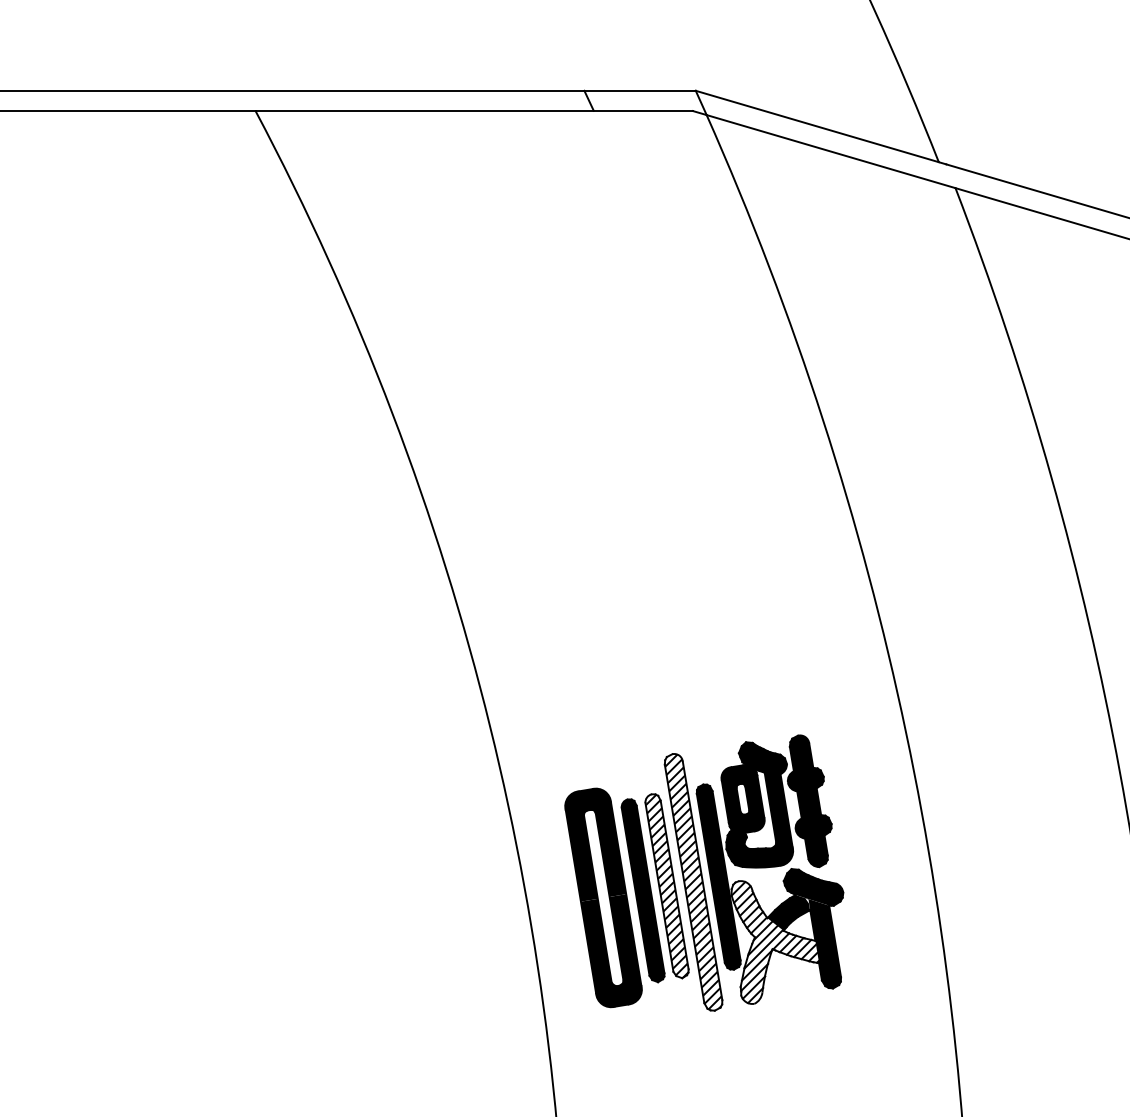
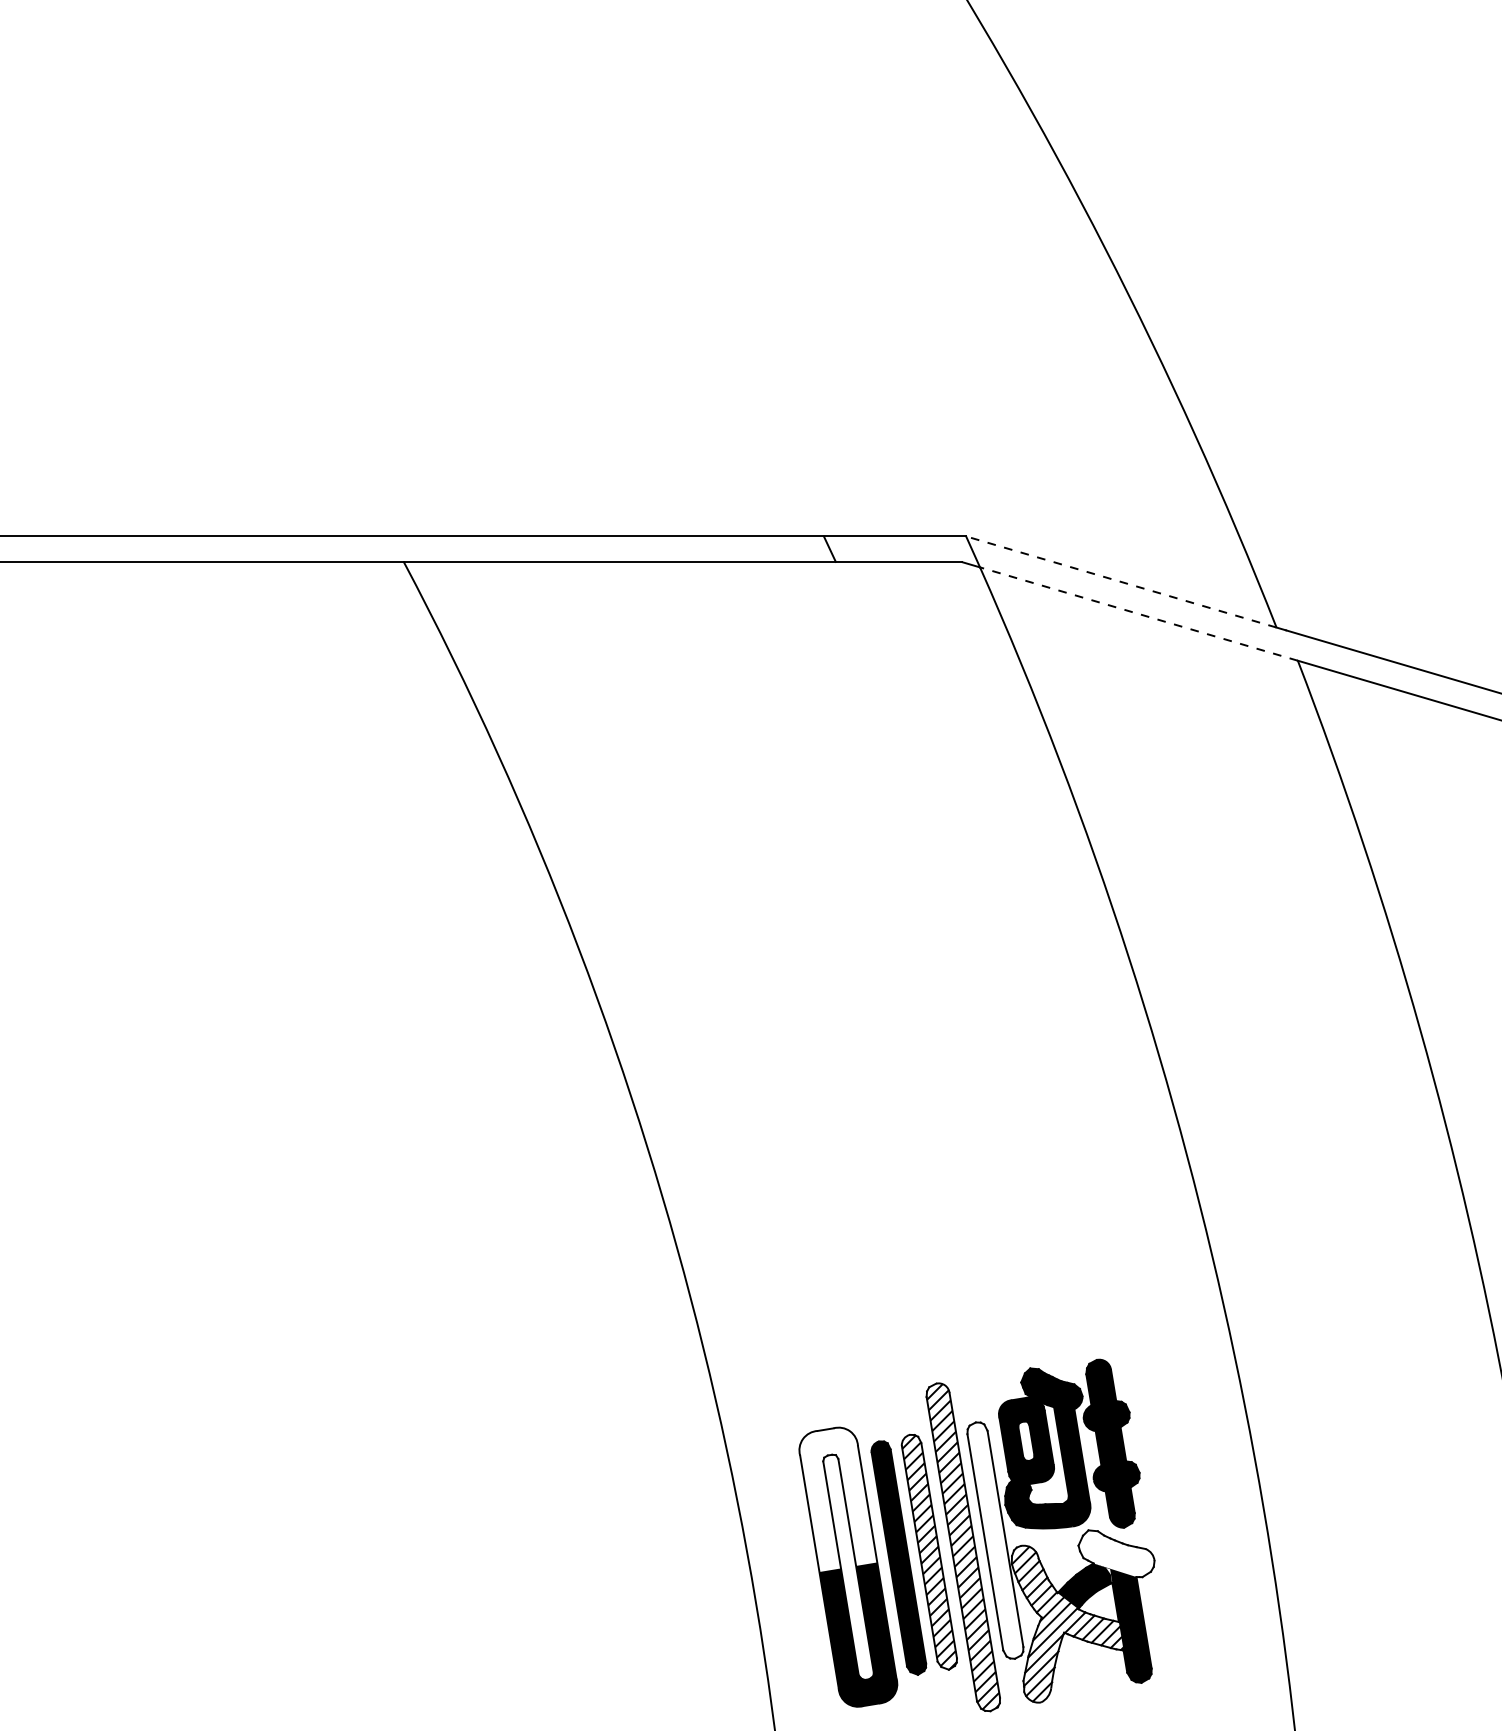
line: (817, 126) -> (1121, 581), solid -> dashed
line: (830, 151) -> (1138, 614), solid -> dashed
fill: (595, 844) -> (838, 1499), removed
fill: (718, 877) -> (995, 1540), removed
fill: (813, 887) -> (1116, 1553), removed

